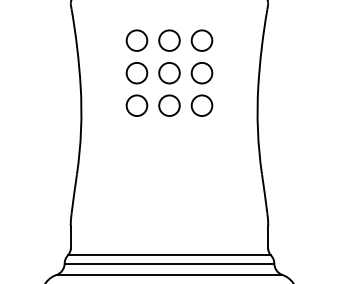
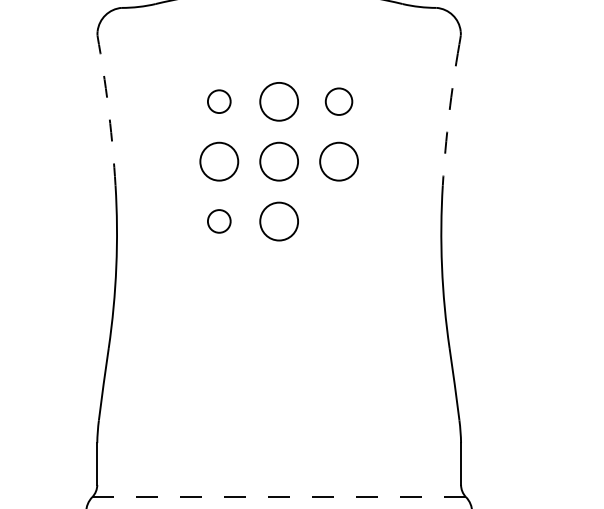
circle: (136, 40) -> (218, 101), size x0.6
circle: (201, 40) -> (338, 101), size x0.7
arc: (77, 47) -> (109, 114), solid -> dashed
arc: (261, 47) -> (448, 114), solid -> dashed
circle: (136, 105) -> (218, 221), size x0.6
circle: (201, 105) -> (338, 221), removed
line: (168, 255) -> (277, 497), solid -> dashed

